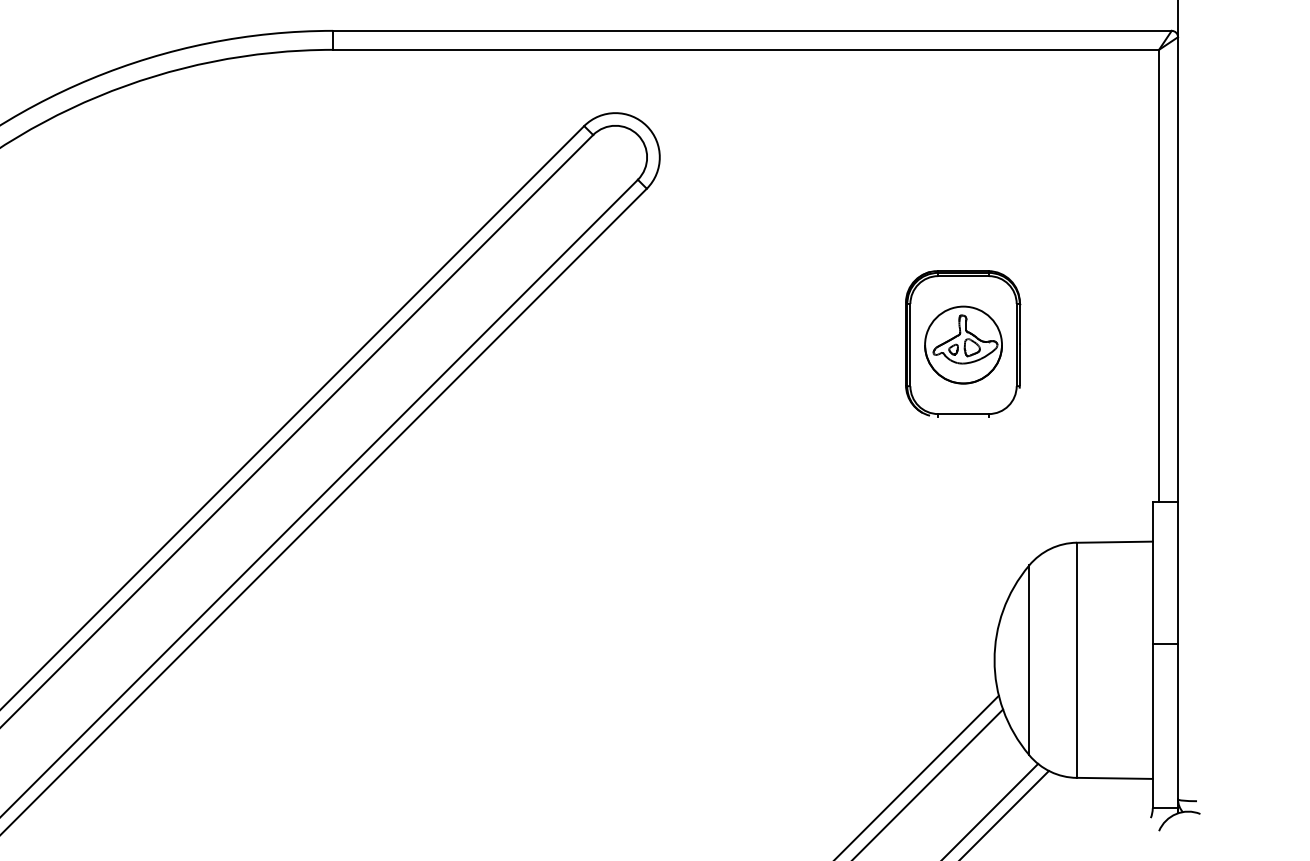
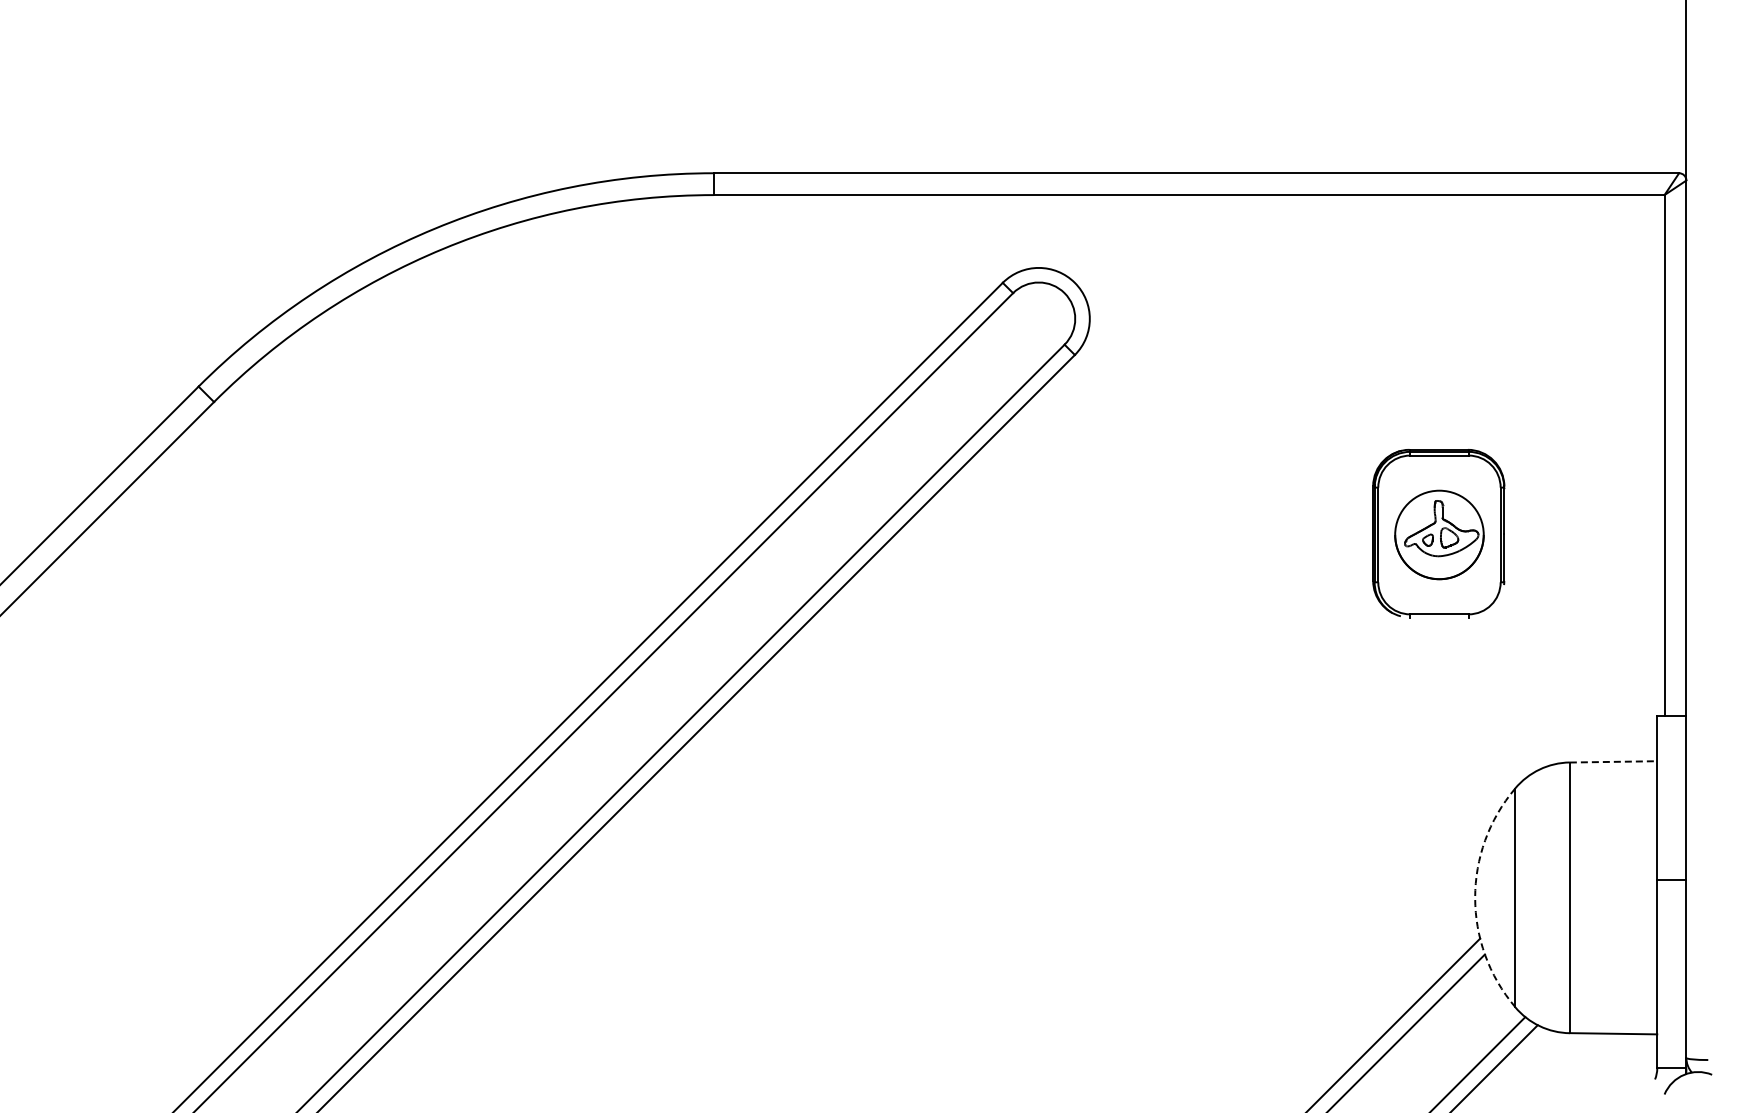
line: (1114, 541) -> (1613, 761), solid -> dashed
arc: (994, 660) -> (1475, 897), solid -> dashed

